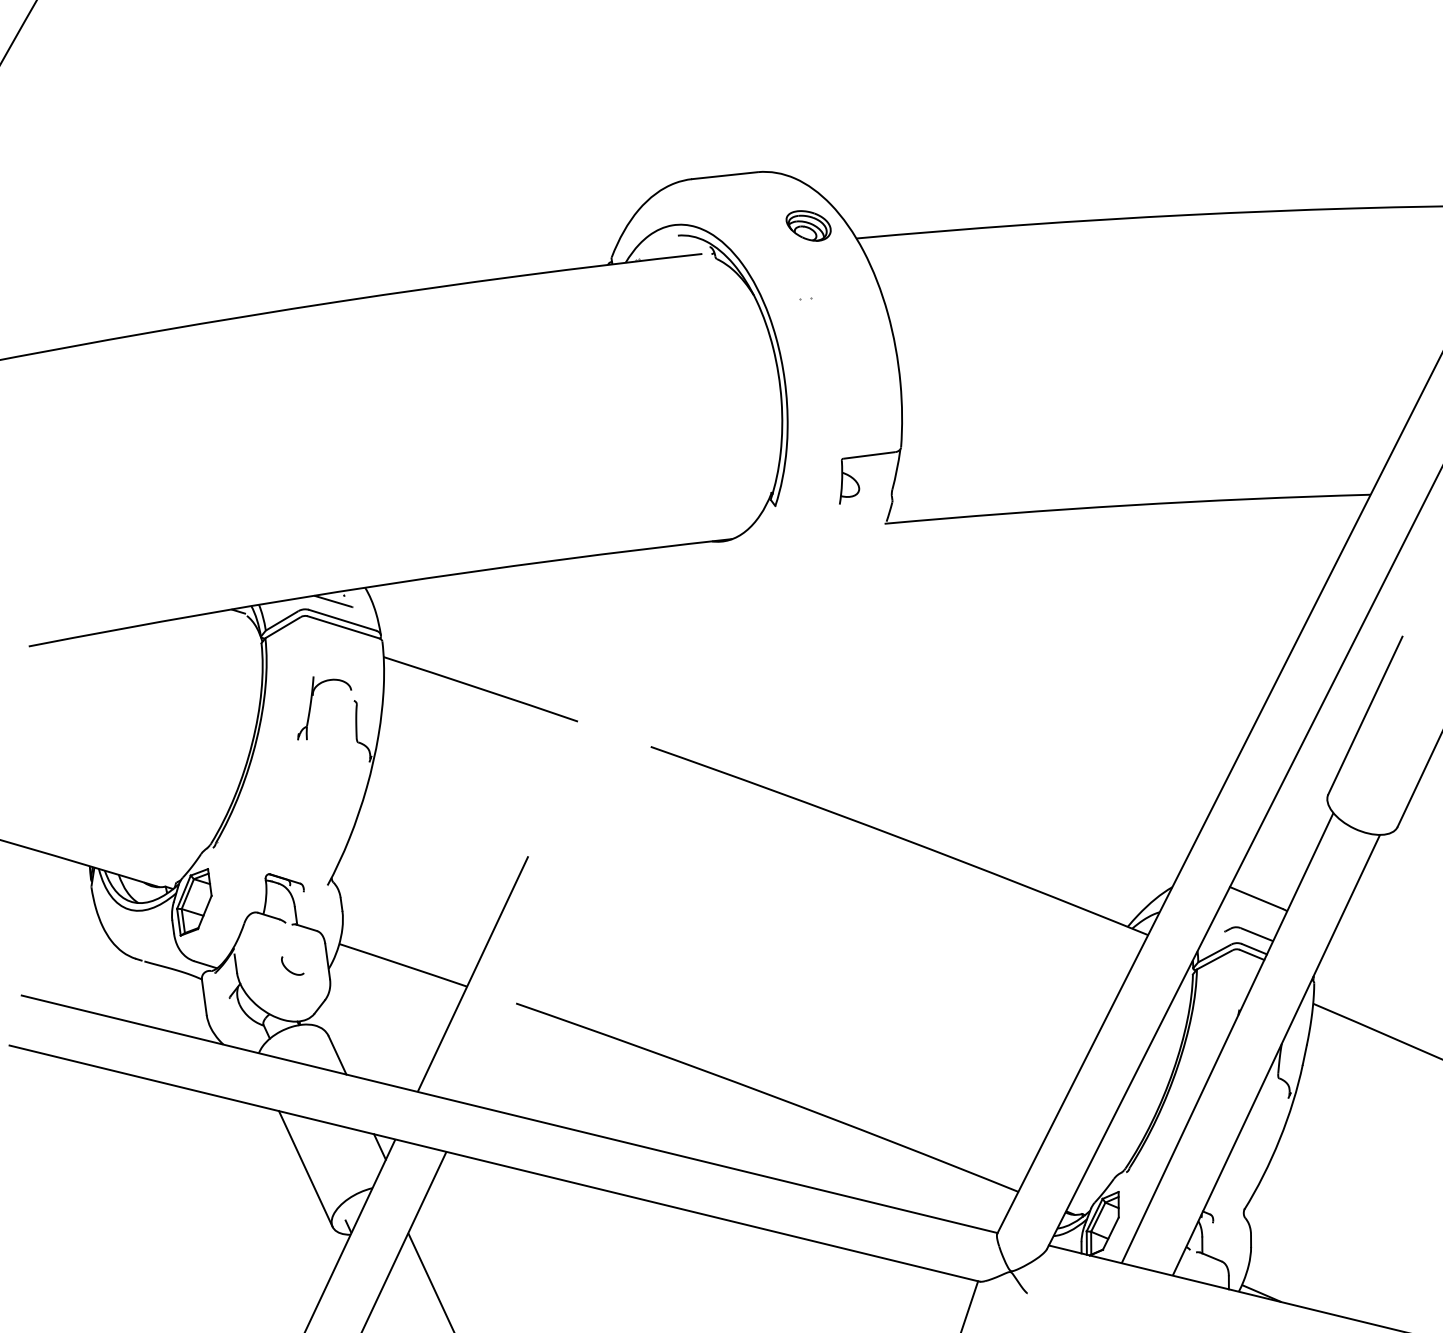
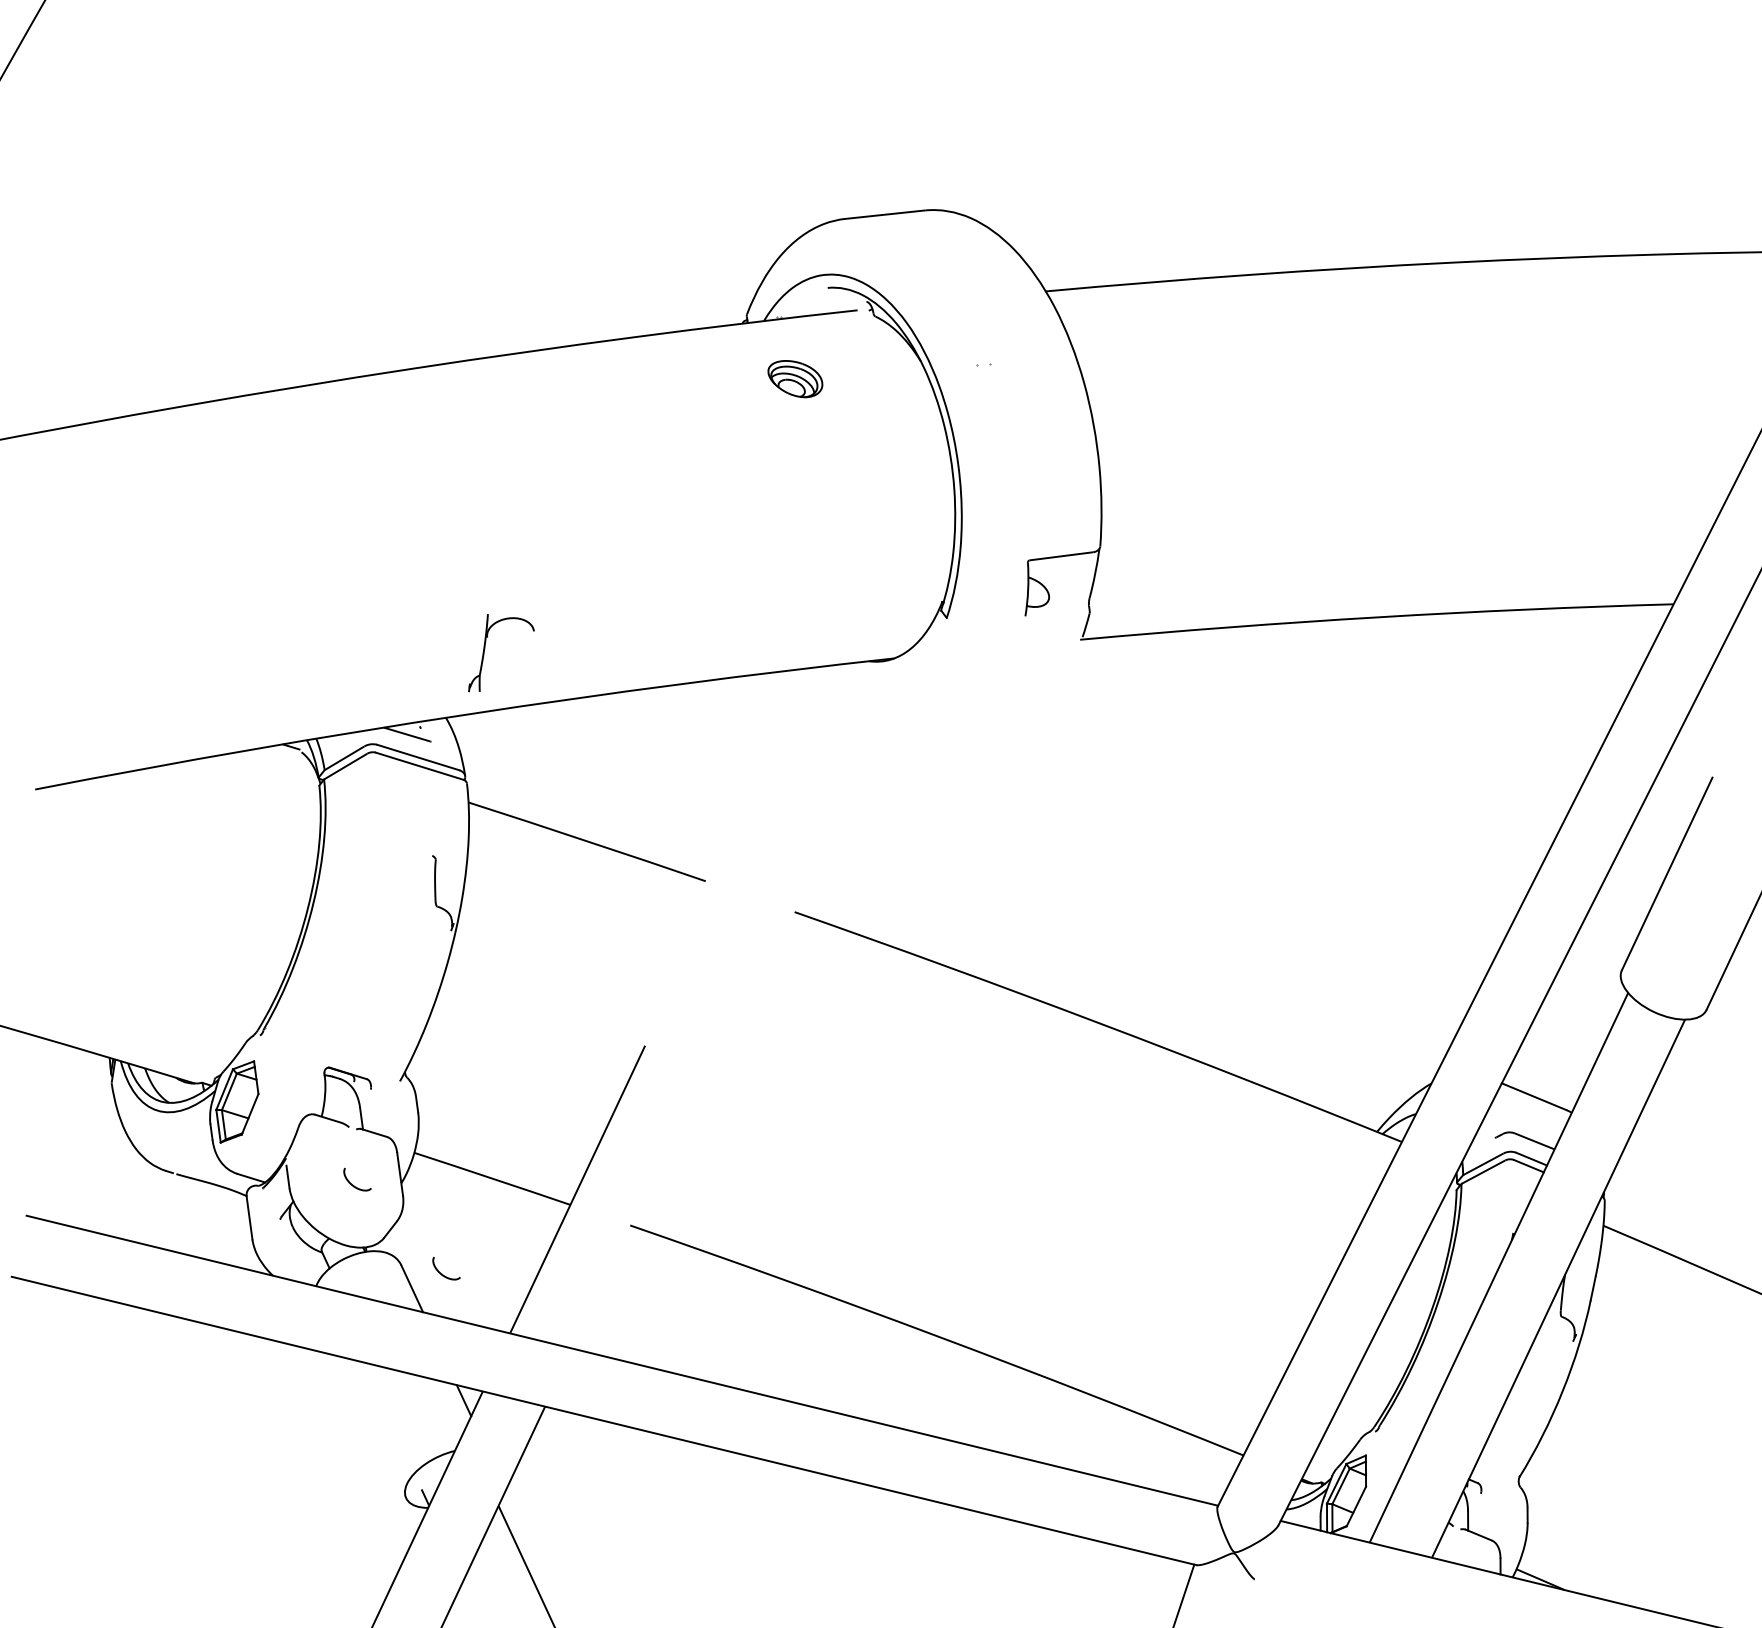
part: (808, 226) -> (795, 379), moved
part: (311, 705) -> (485, 649), moved
curve: (362, 1042) -> (442, 1273), added
line: (305, 1168) -> (373, 1427), removed

